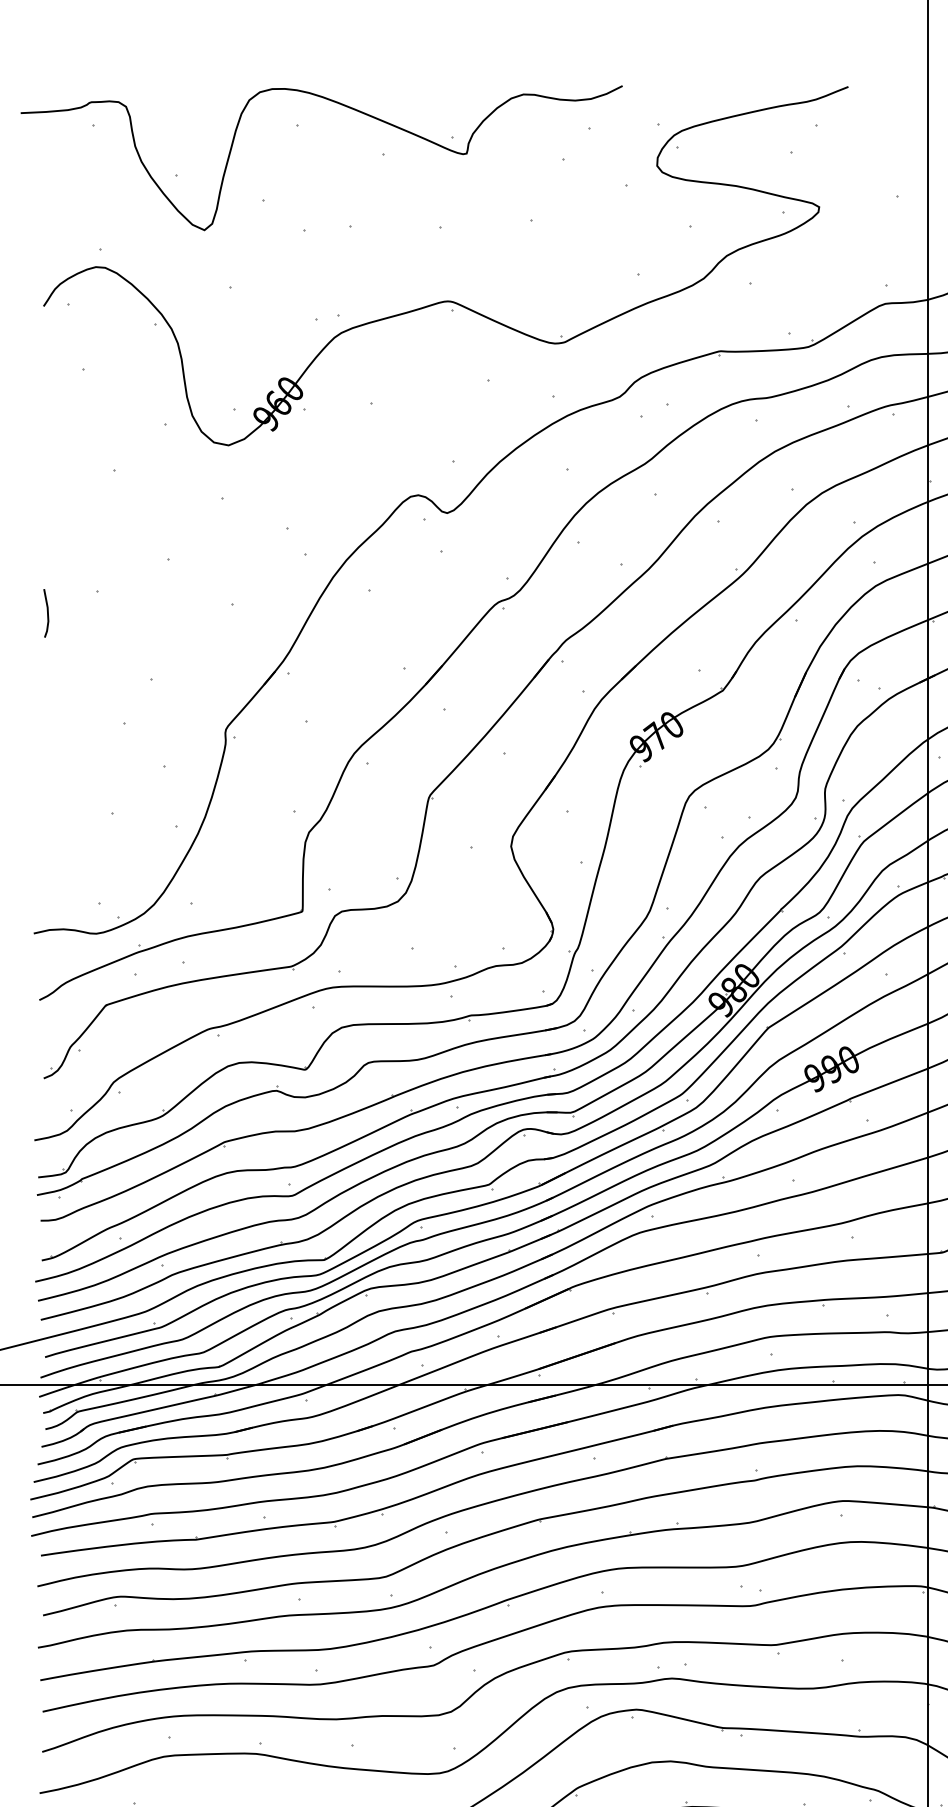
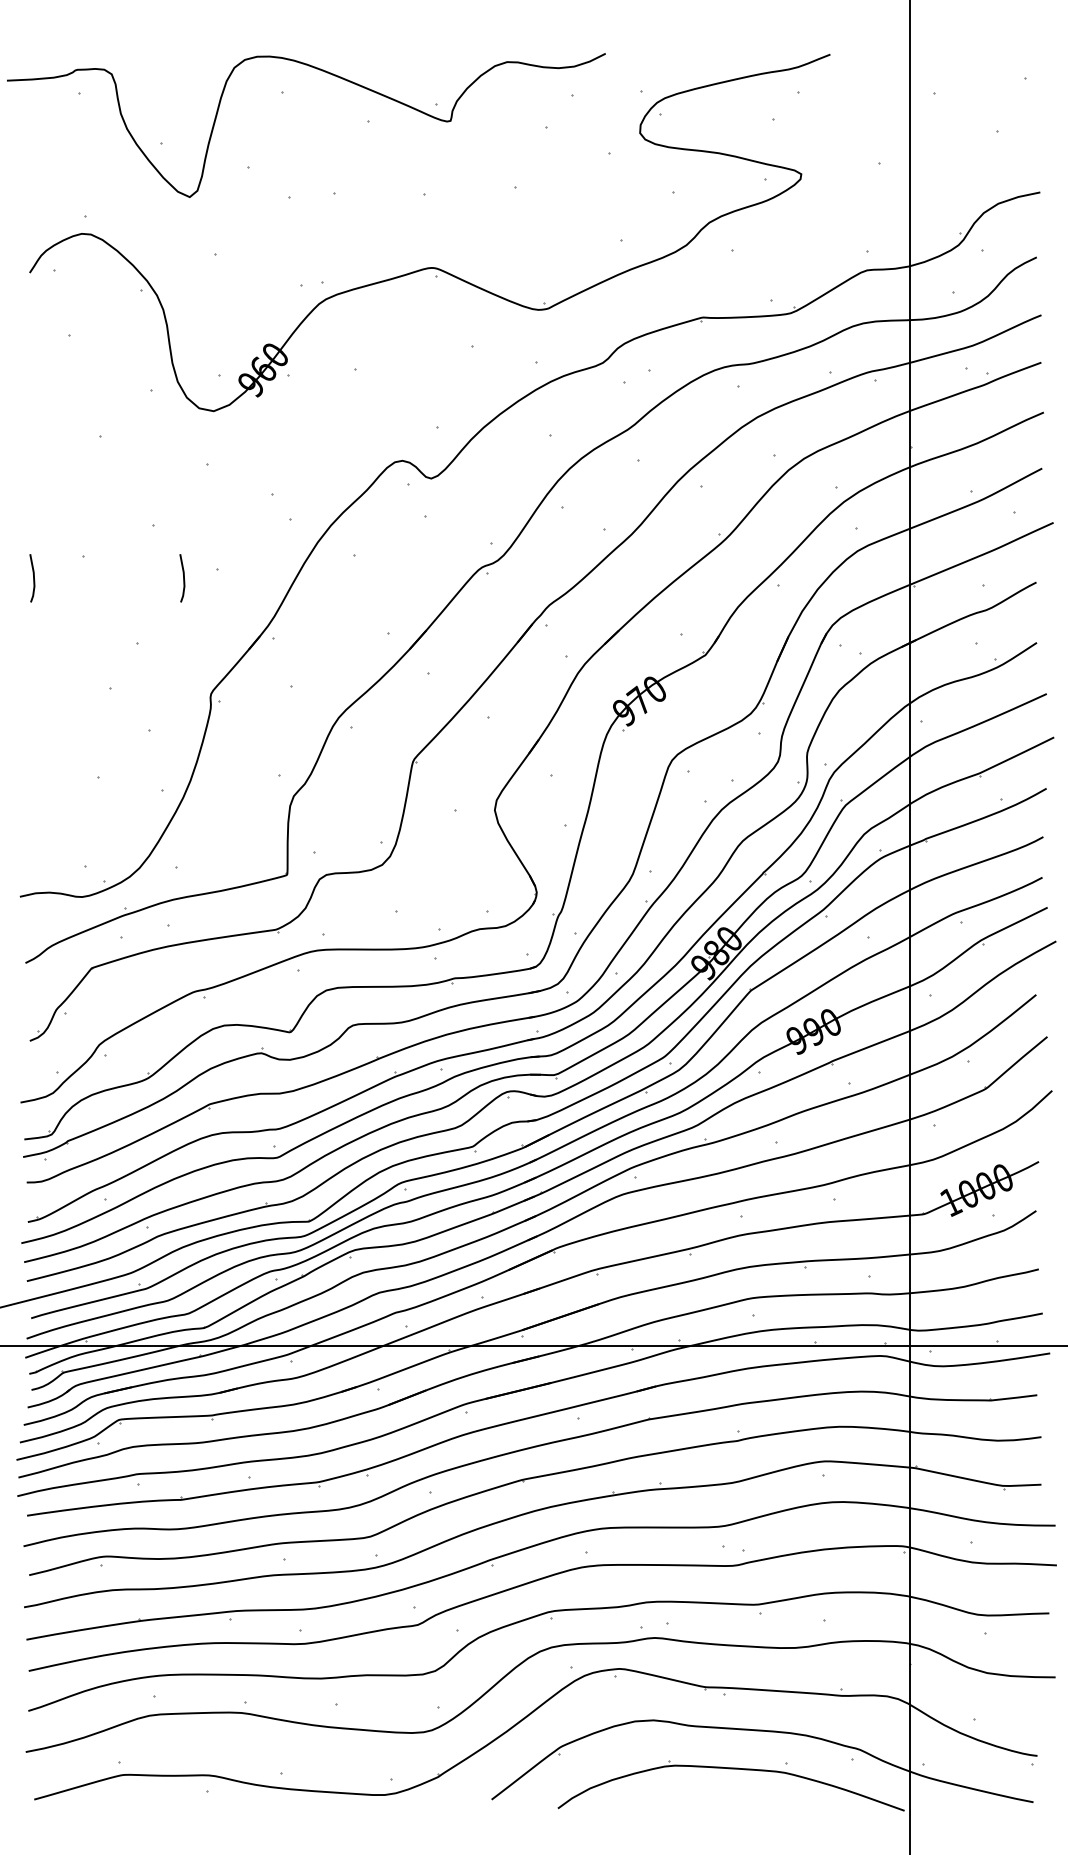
line: (198, 613) -> (183, 578), added

